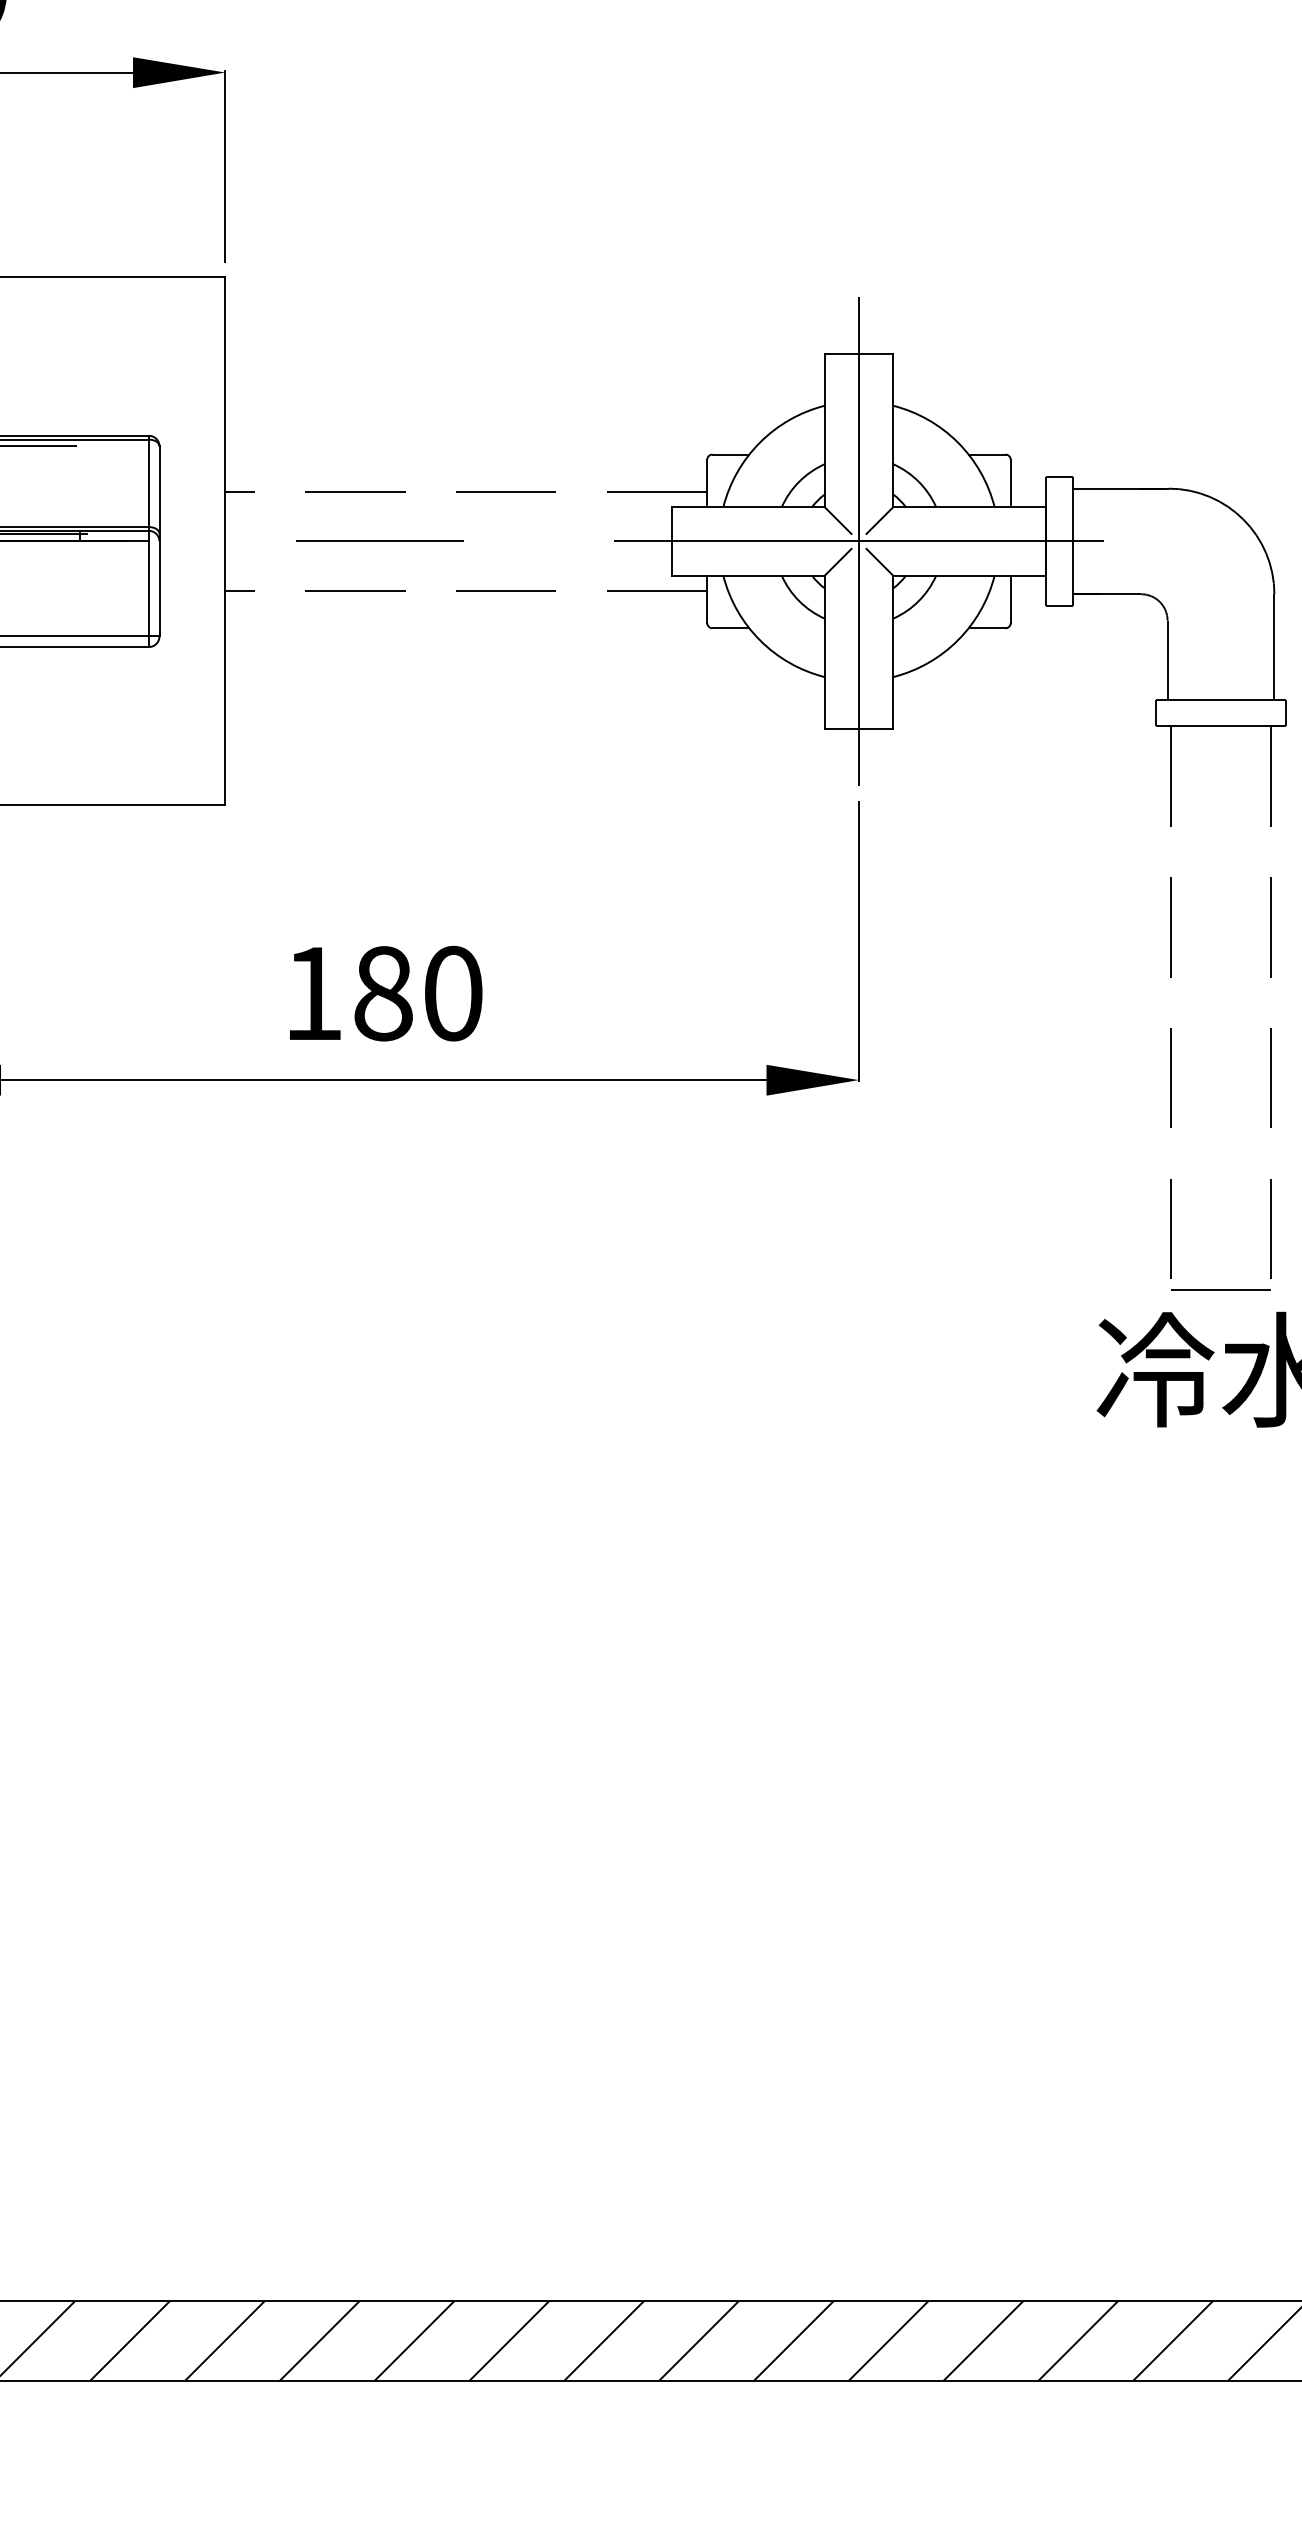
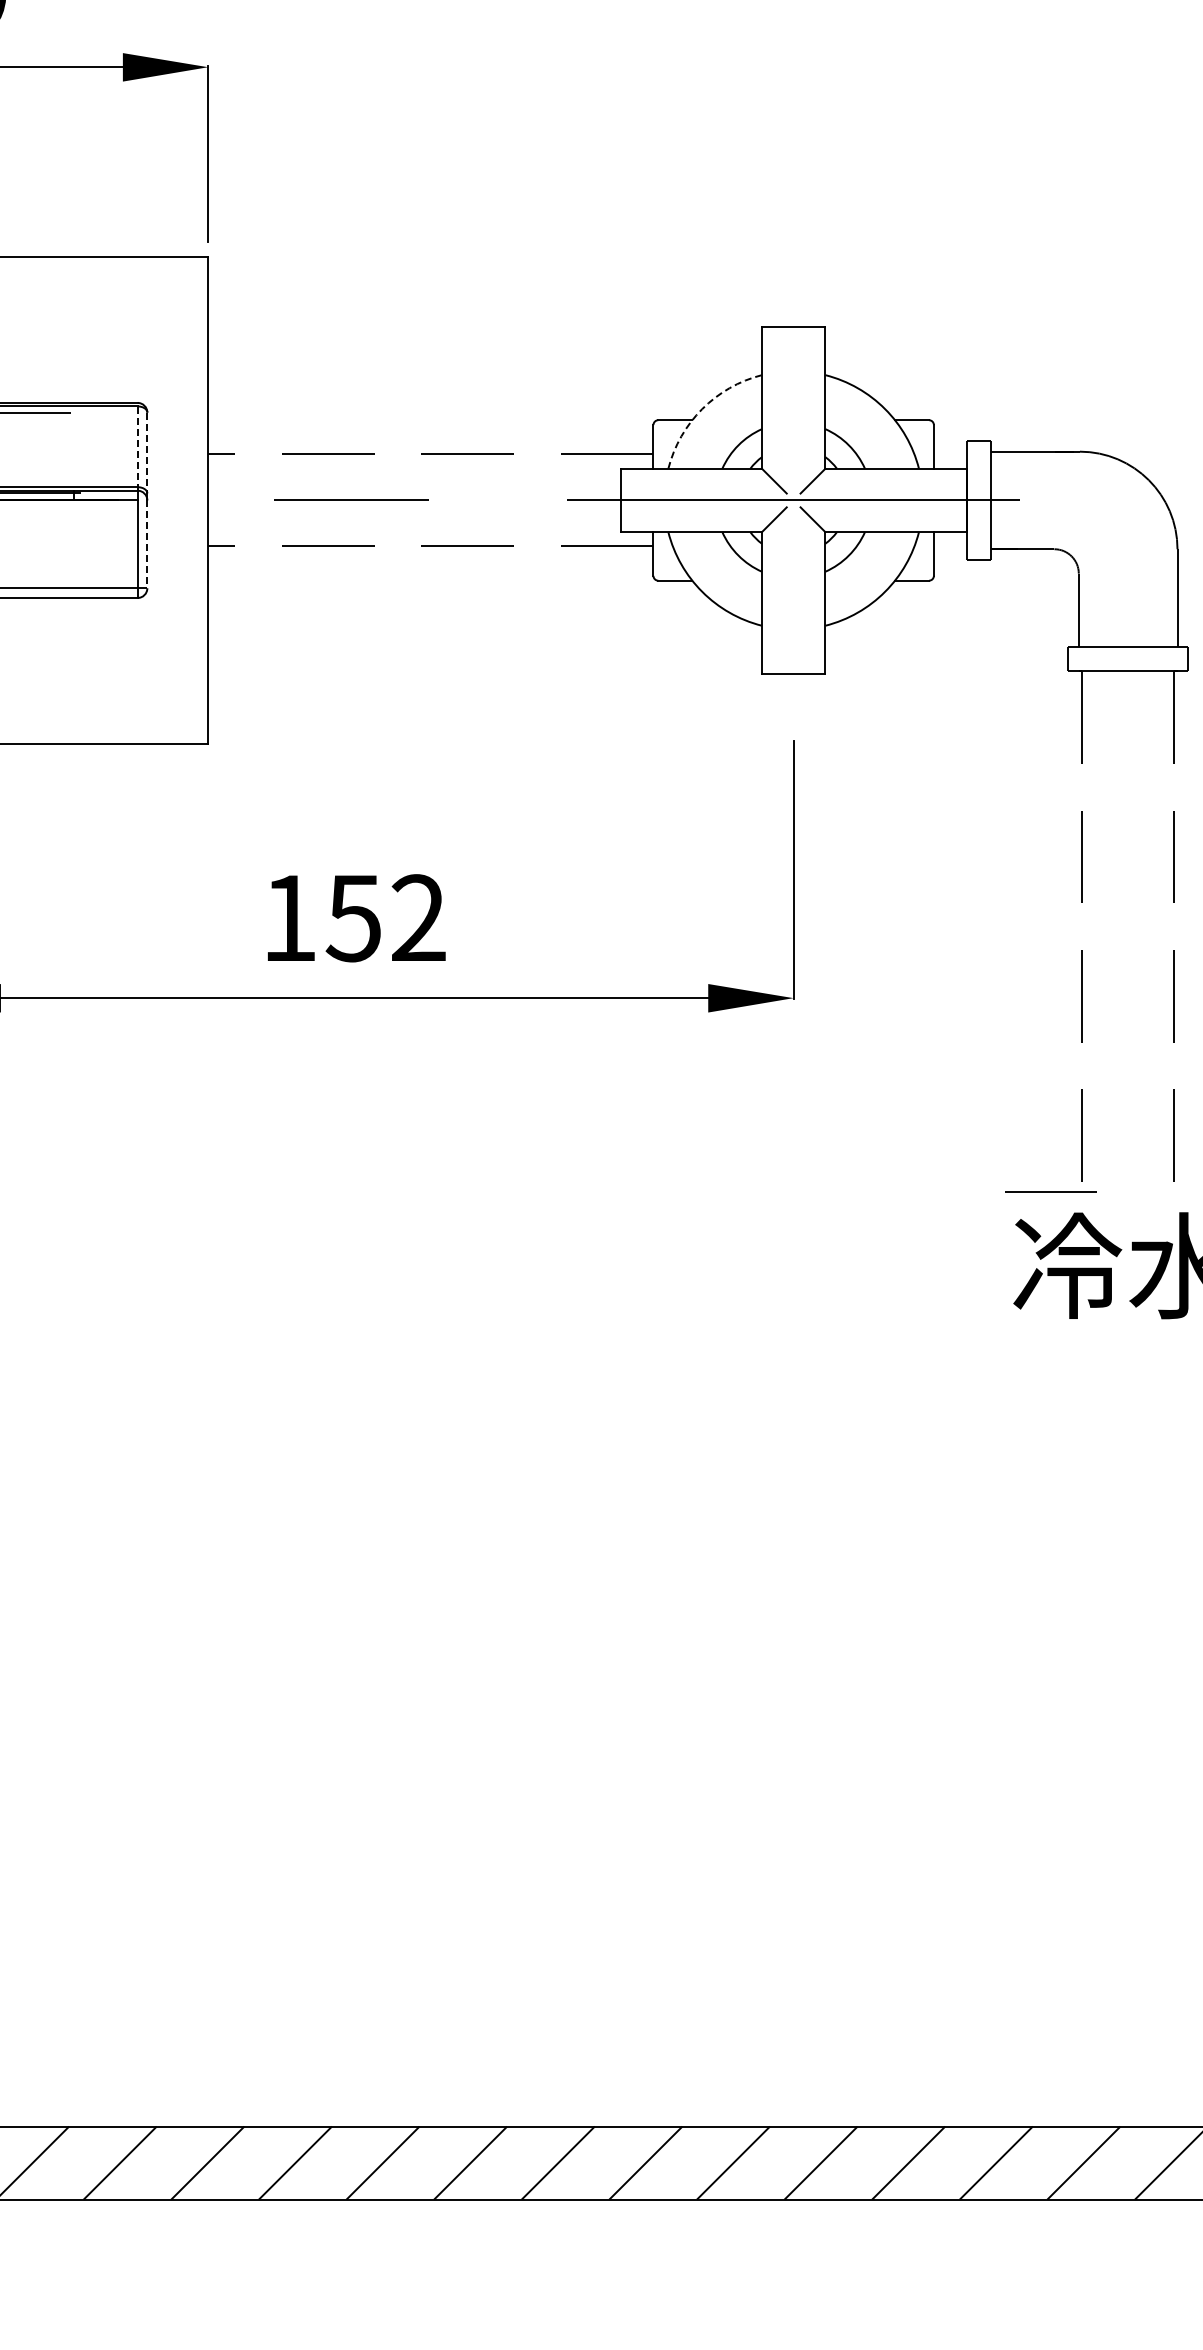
arc: (760, 442) -> (702, 409), solid -> dashed
line: (148, 483) -> (137, 446), solid -> dashed
line: (159, 490) -> (147, 453), solid -> dashed
line: (858, 541) -> (793, 500), removed
line: (159, 589) -> (147, 544), solid -> dashed
text: (417, 993) -> (385, 918), 180 -> 152
line: (1220, 1289) -> (1050, 1191), moved

